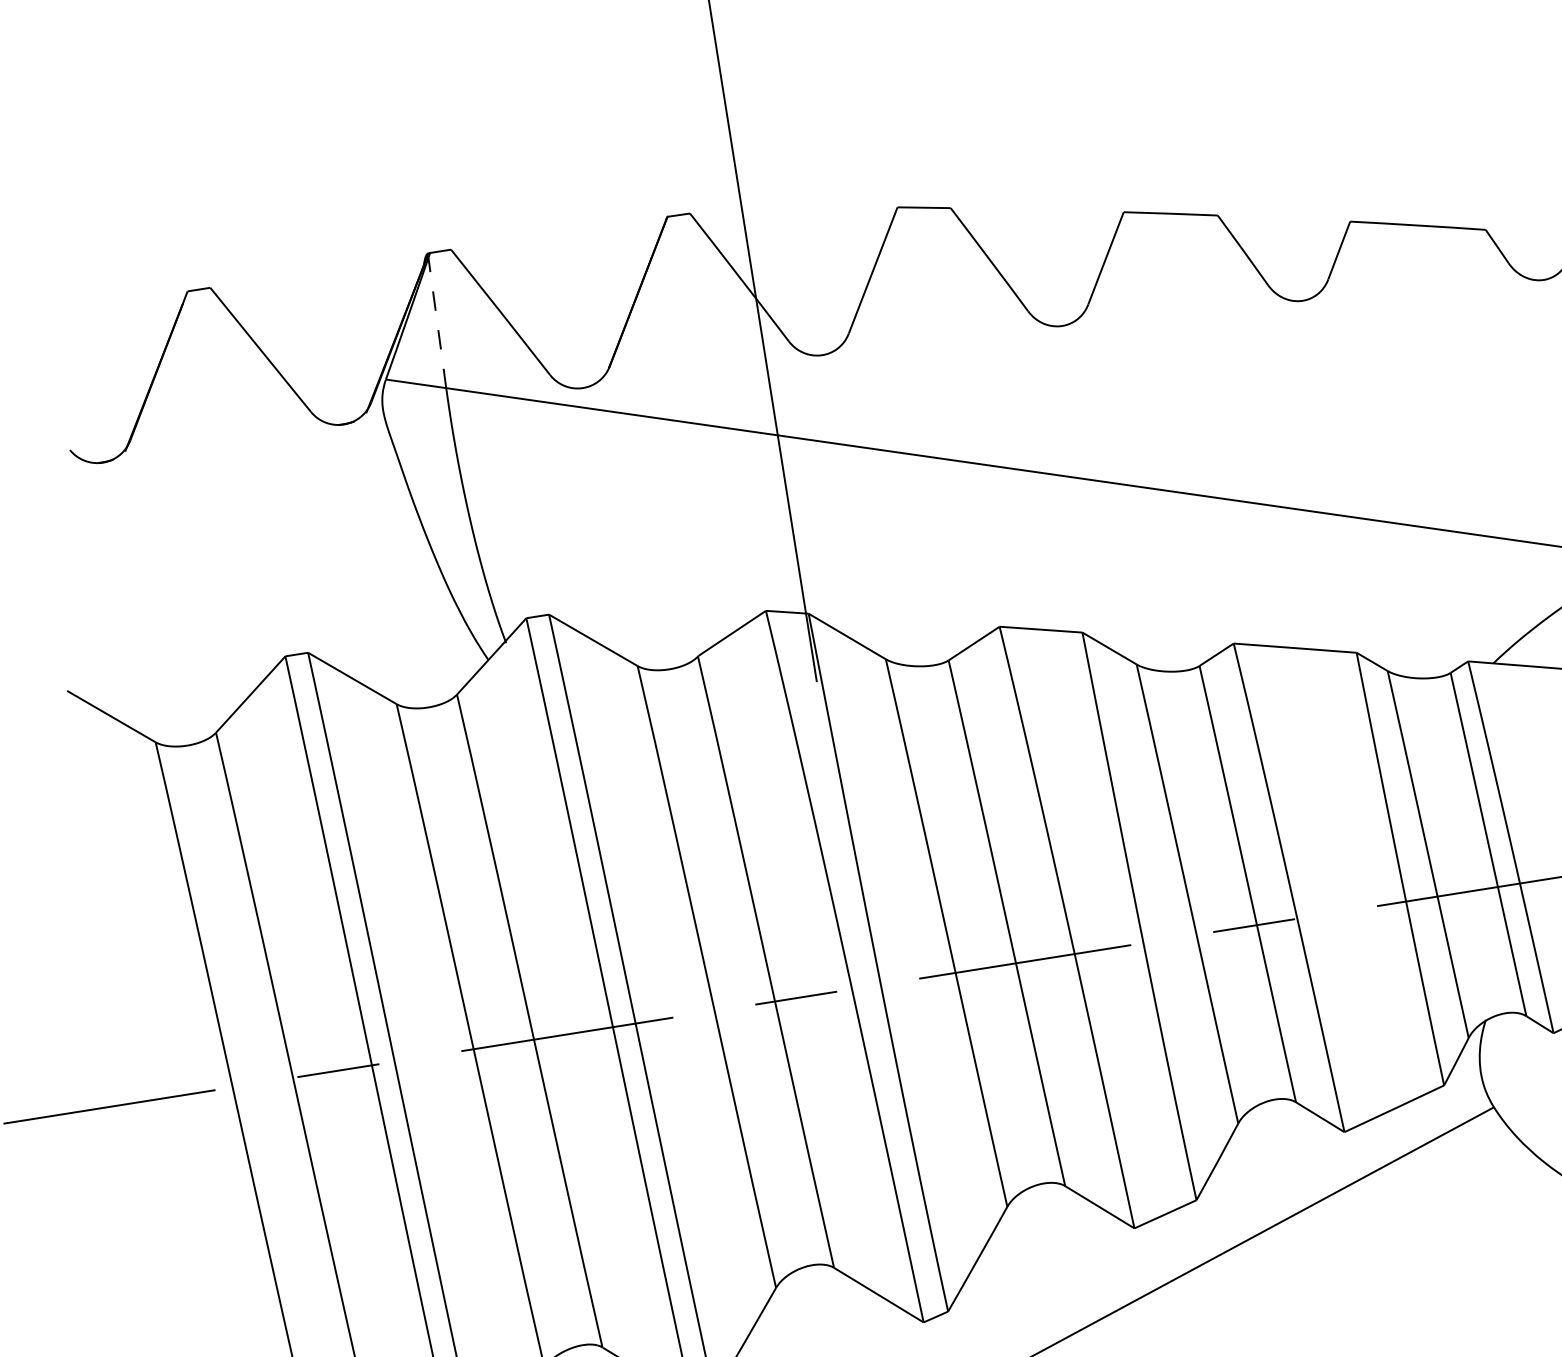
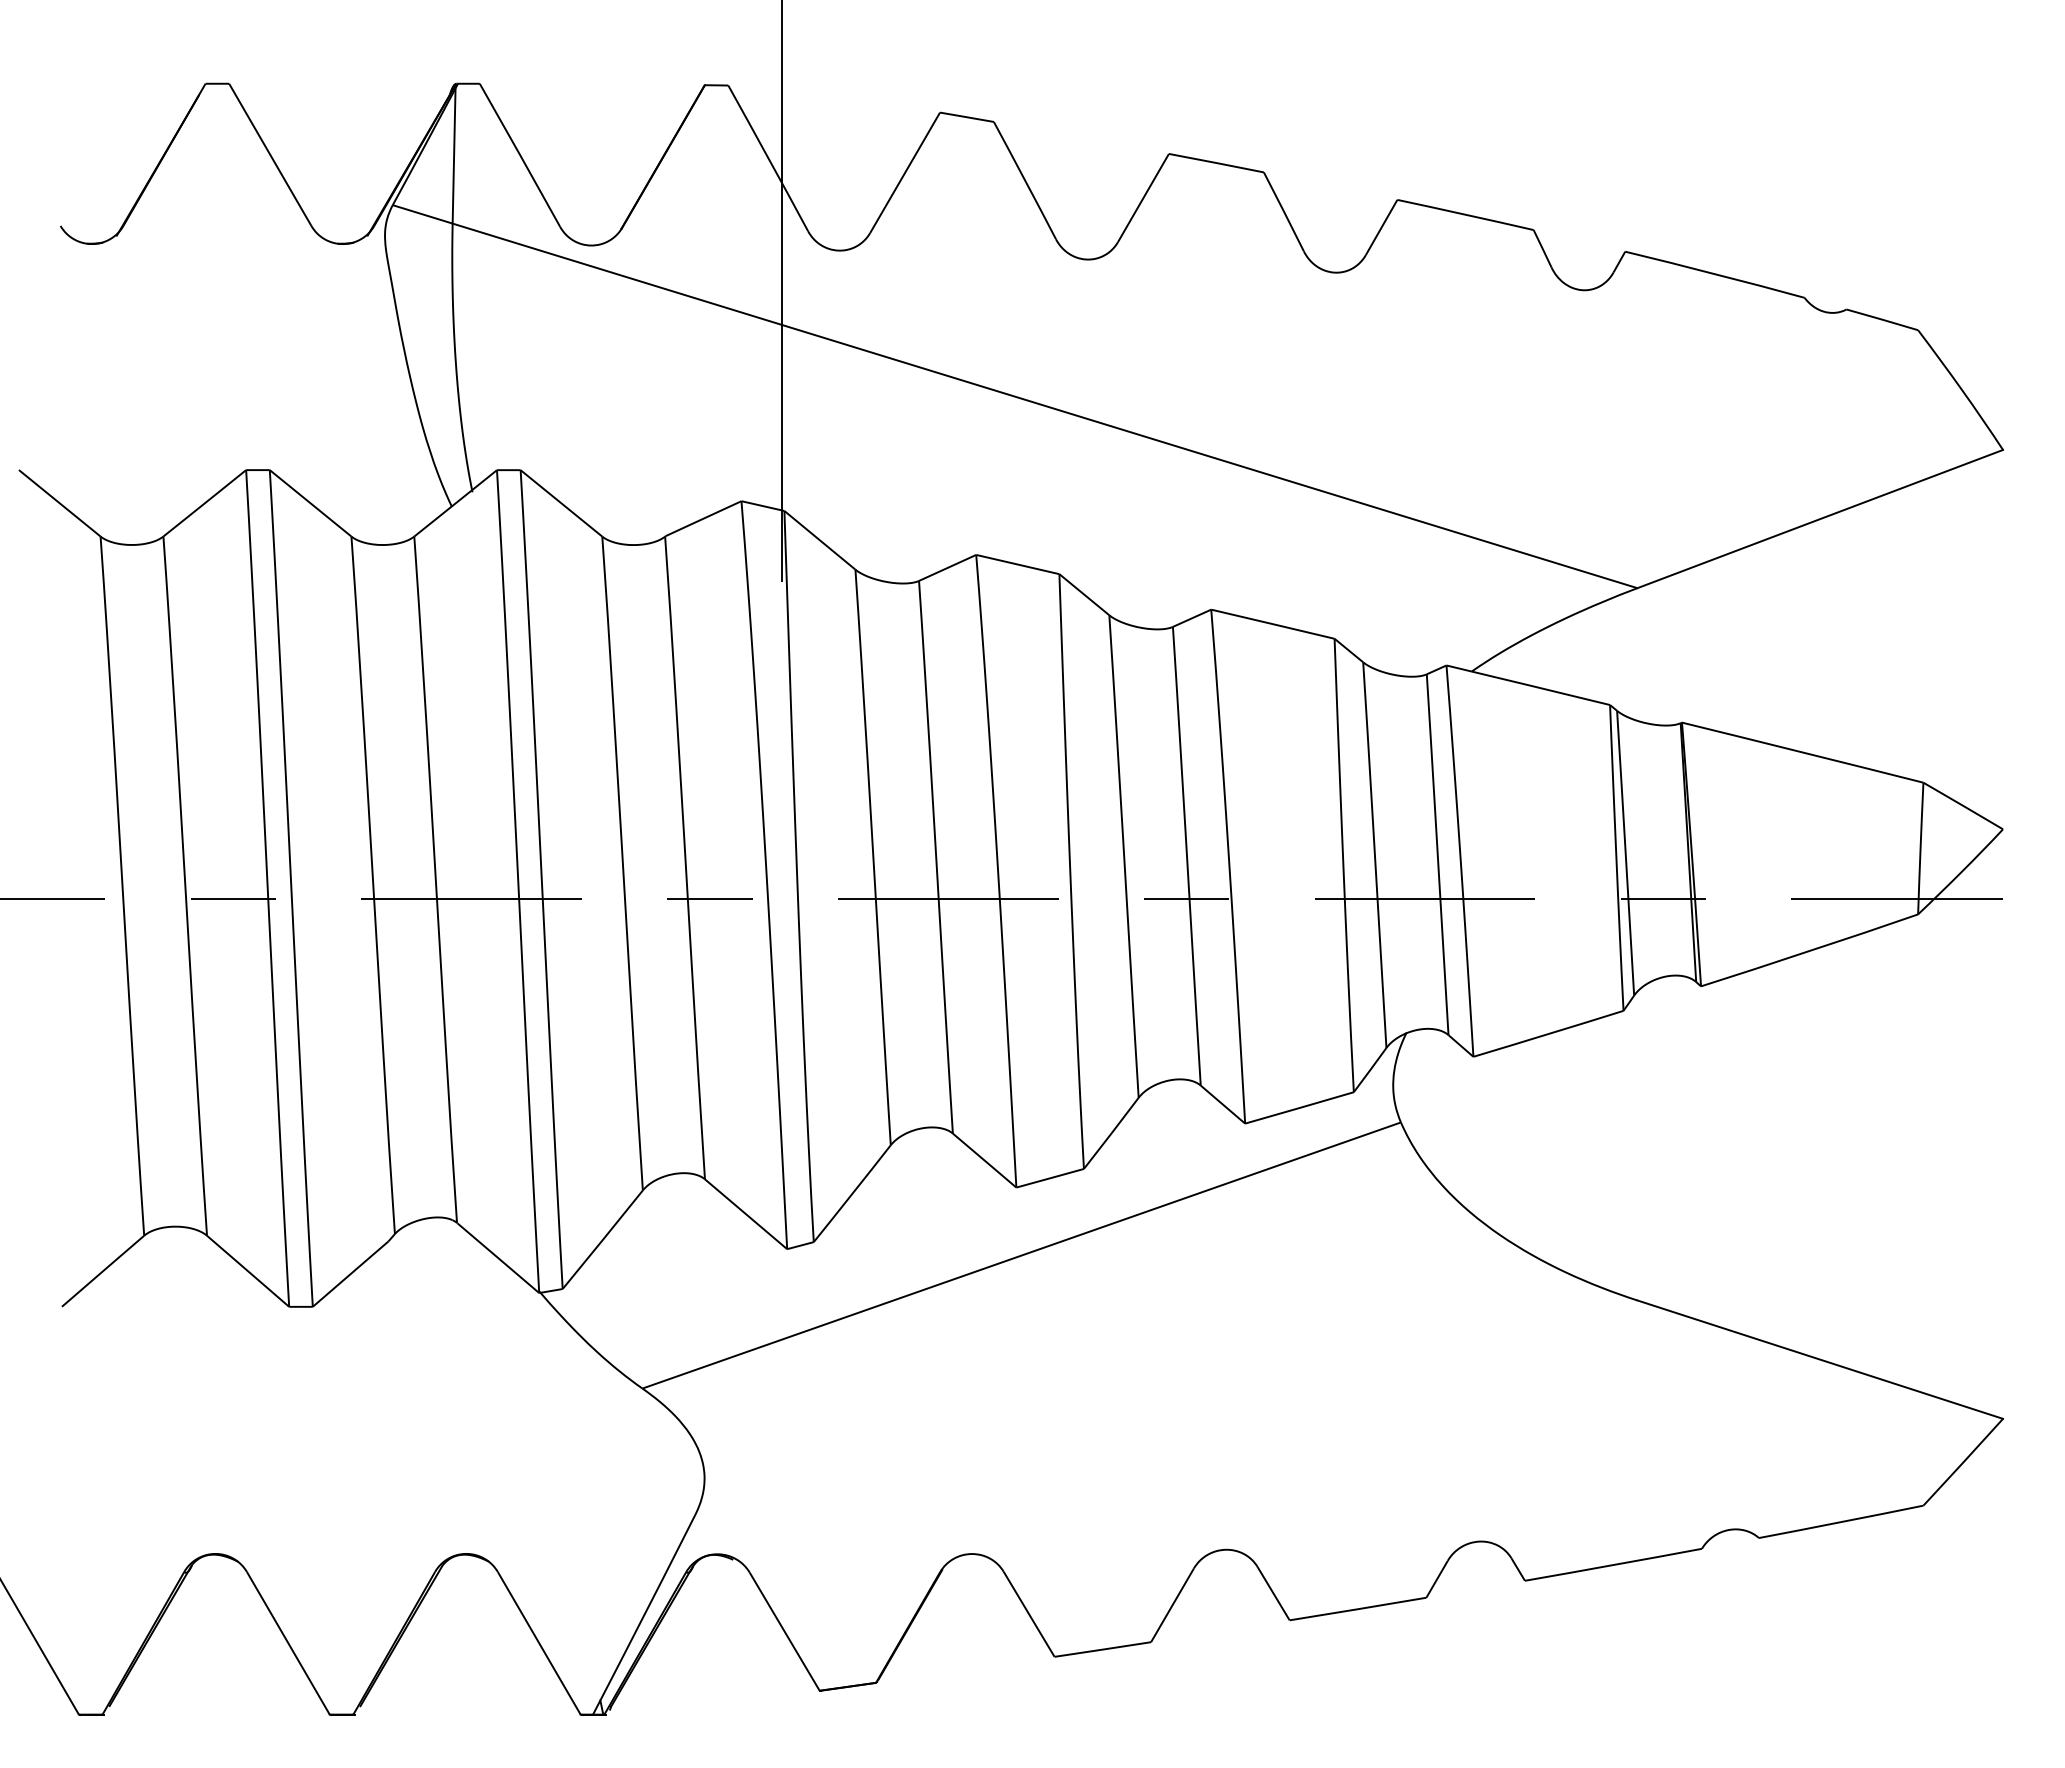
line: (437, 322) -> (454, 155), dashed -> solid

